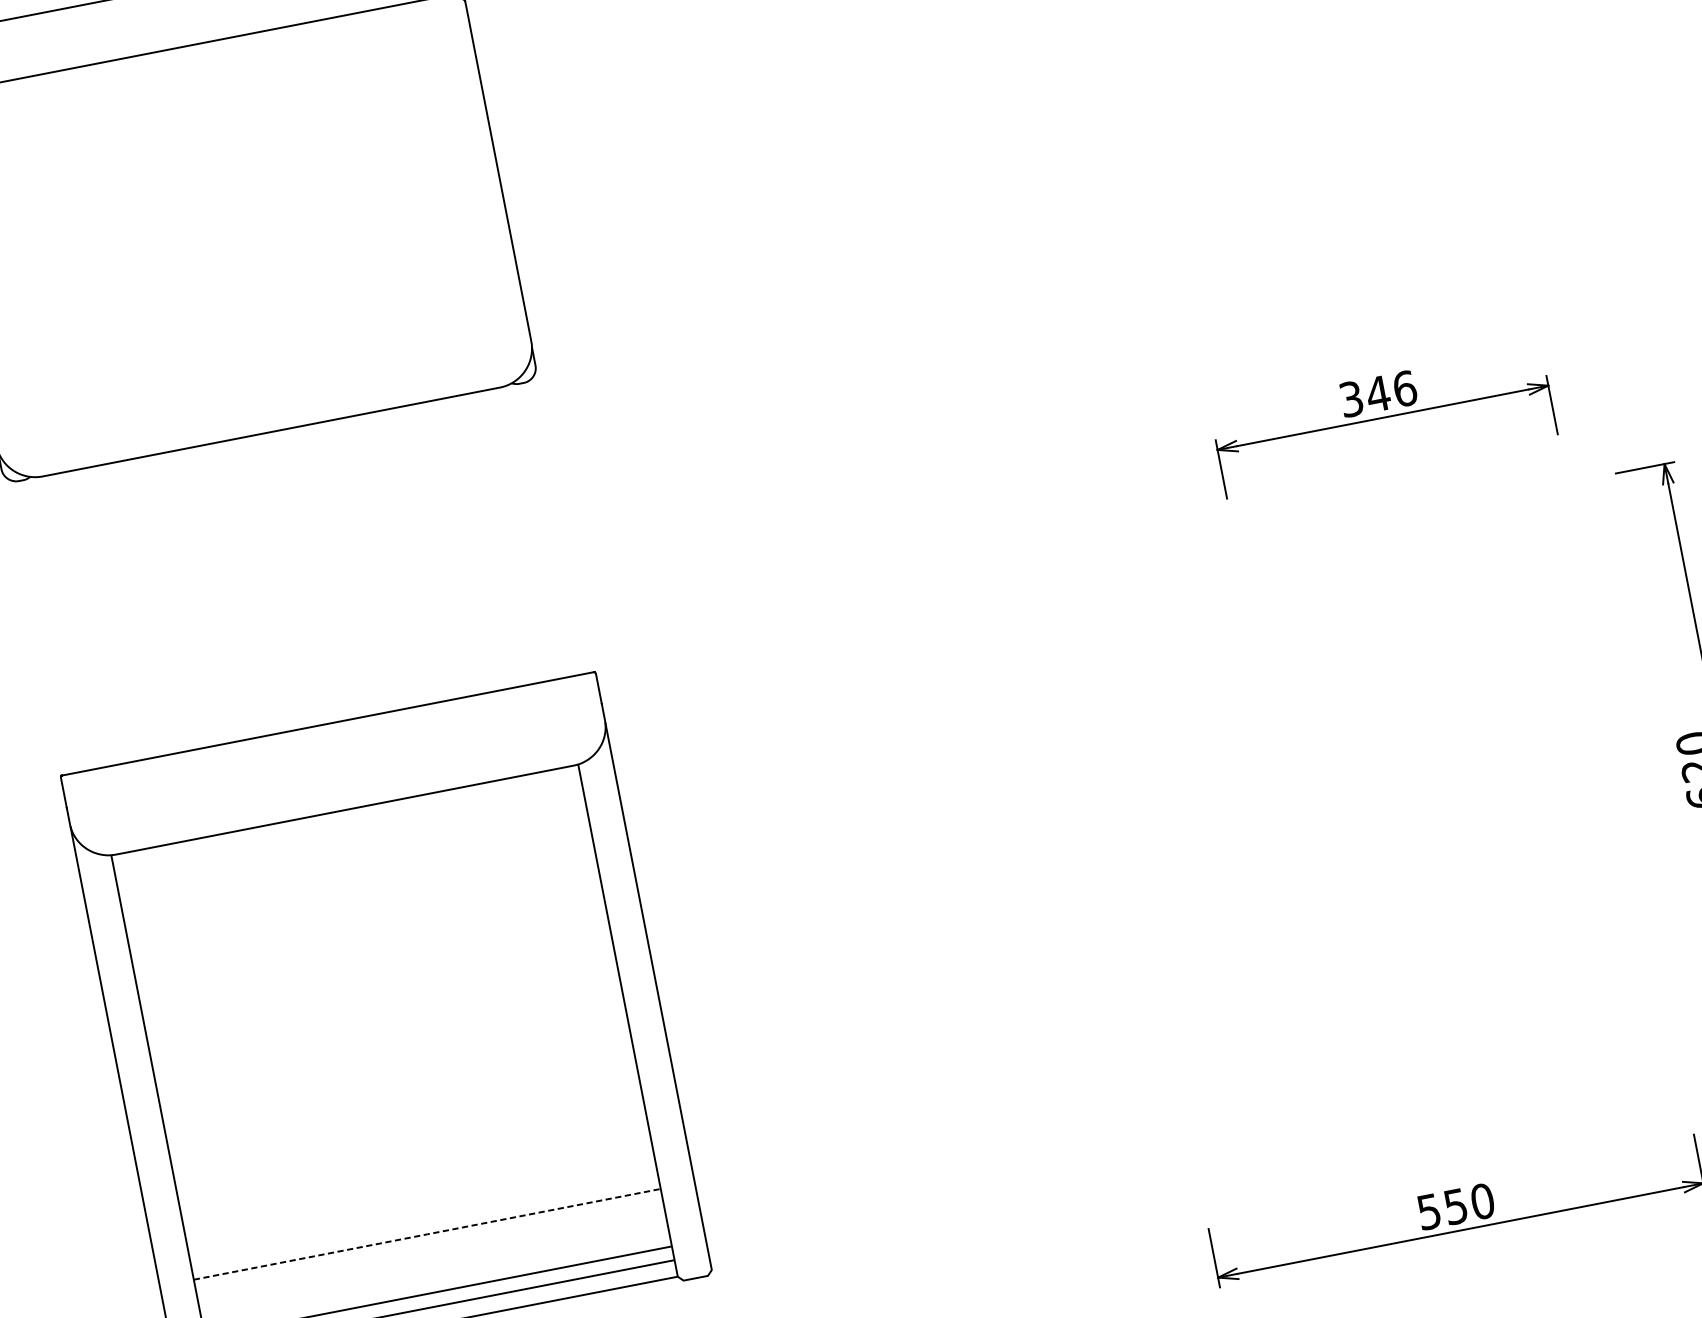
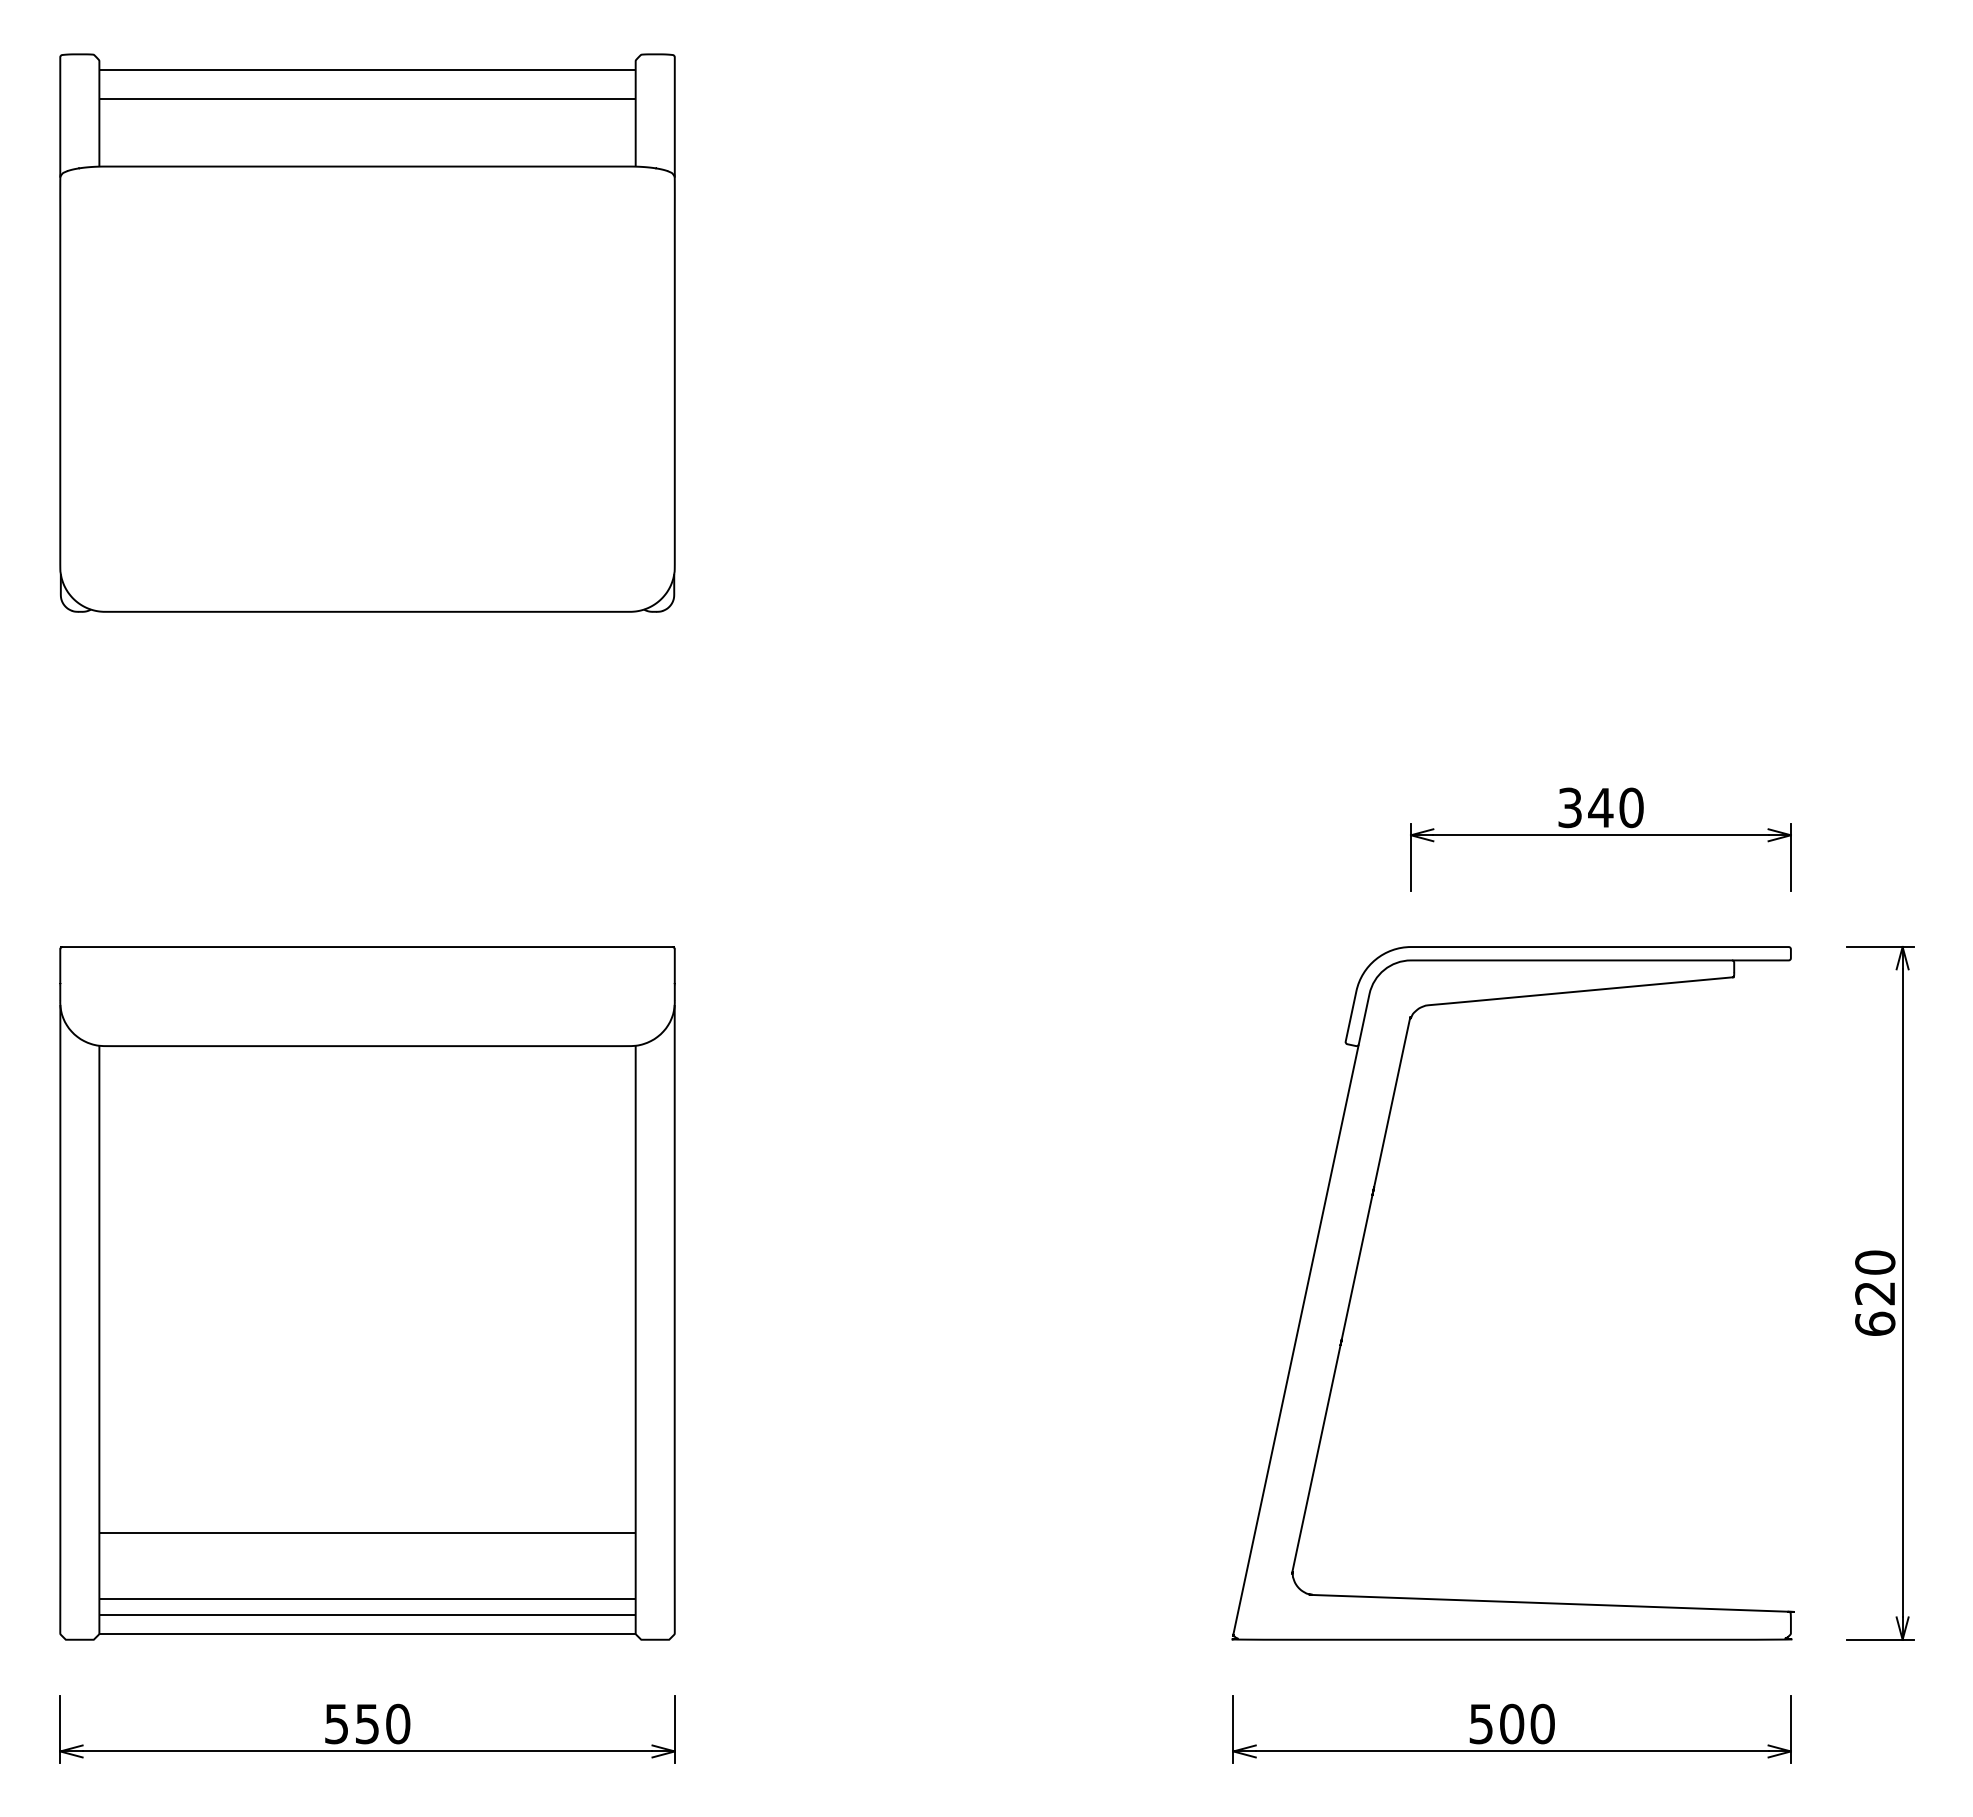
text: (1404, 388) -> (1631, 807), 346 -> 340
part: (1245, 830) -> (1359, 1262), added
text: (1456, 1206) -> (1512, 1723), 550 -> 500
line: (427, 1234) -> (367, 1533), dashed -> solid

